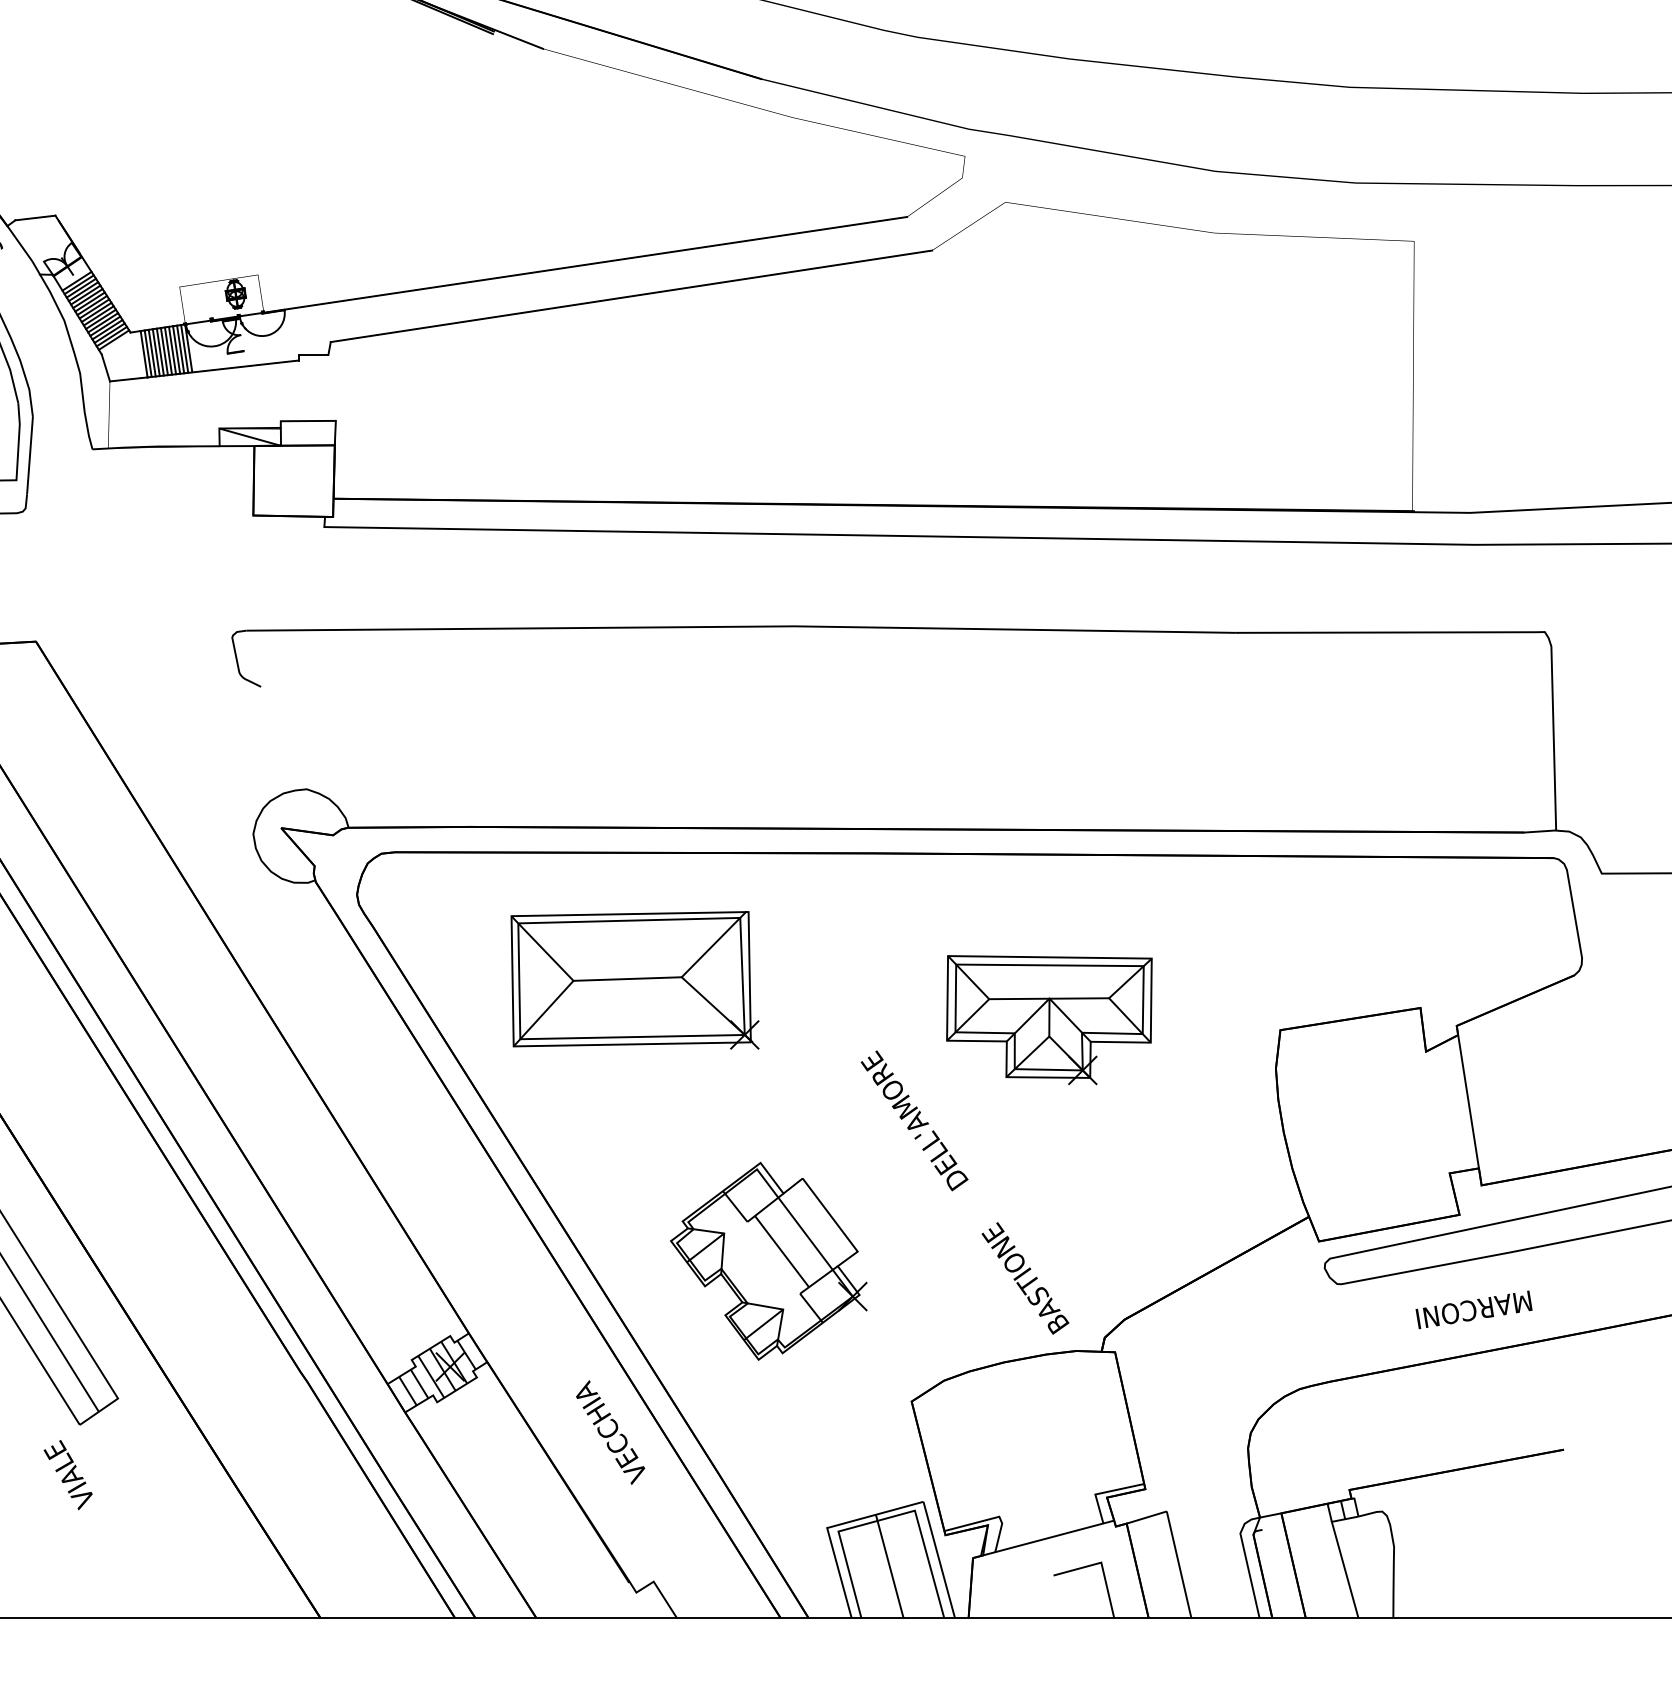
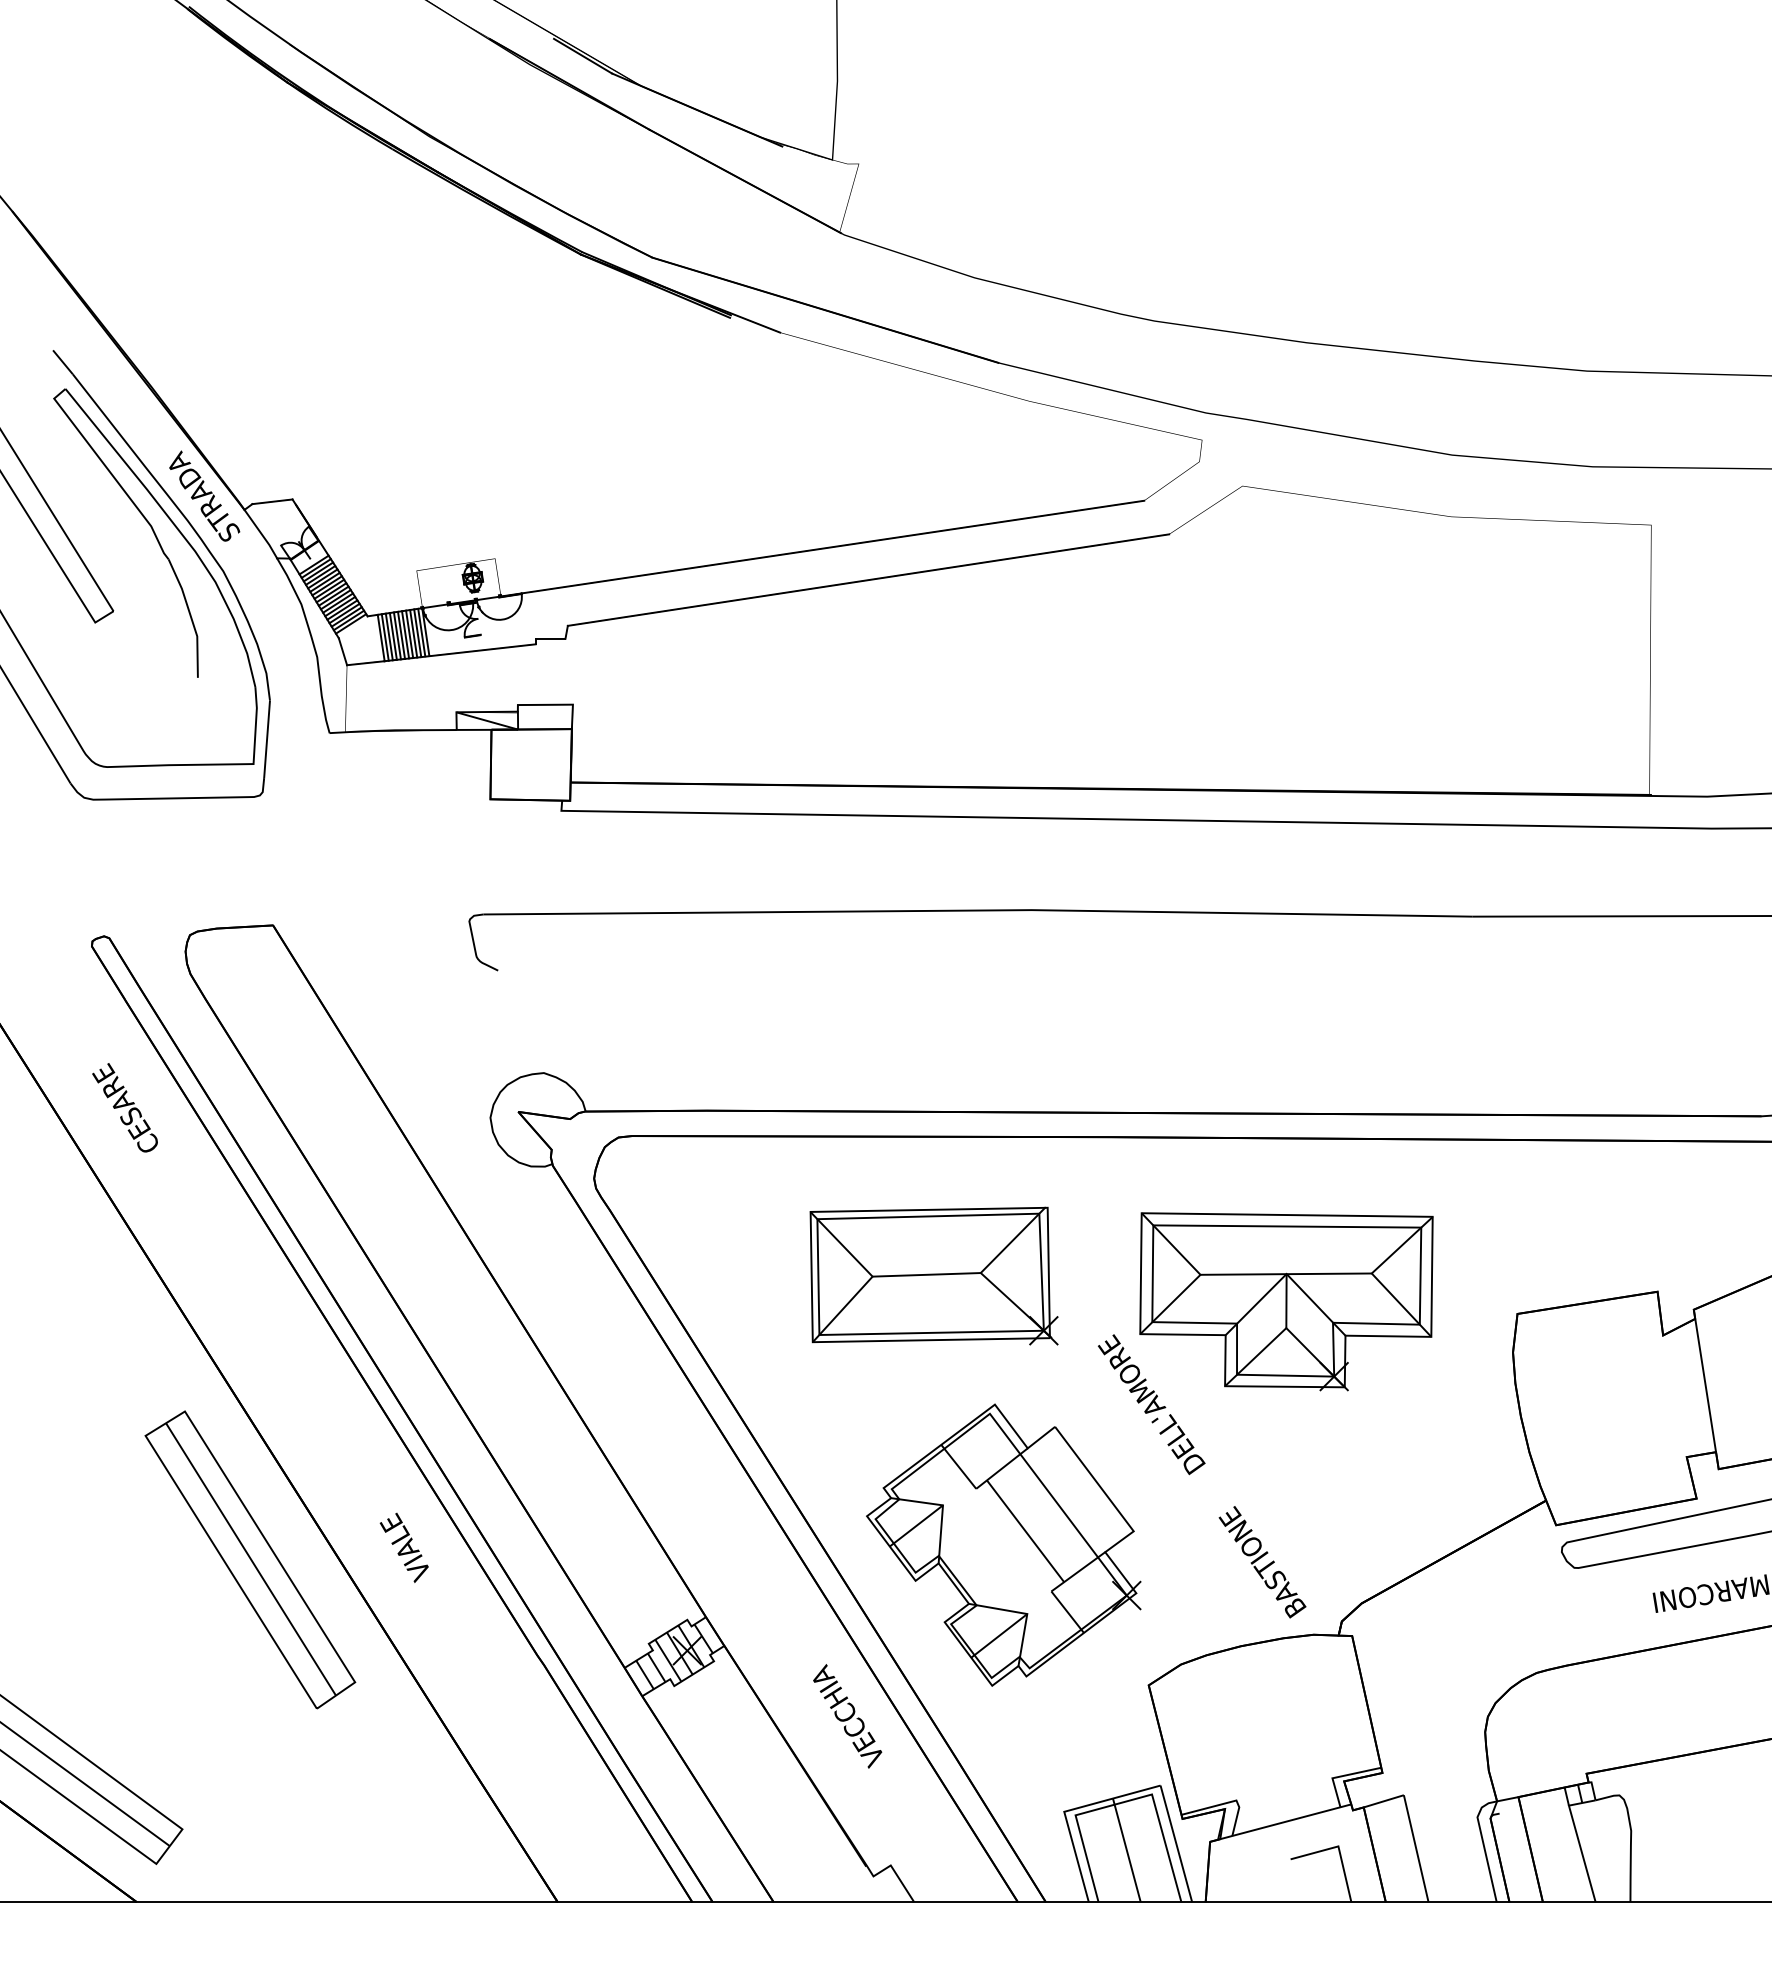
part: (634, 979) -> (933, 1275), moved
part: (1049, 1017) -> (1286, 1301), size x1.43
part: (766, 1260) -> (1003, 1544), size x1.43
text: (67, 1474) -> (403, 1547), moved

